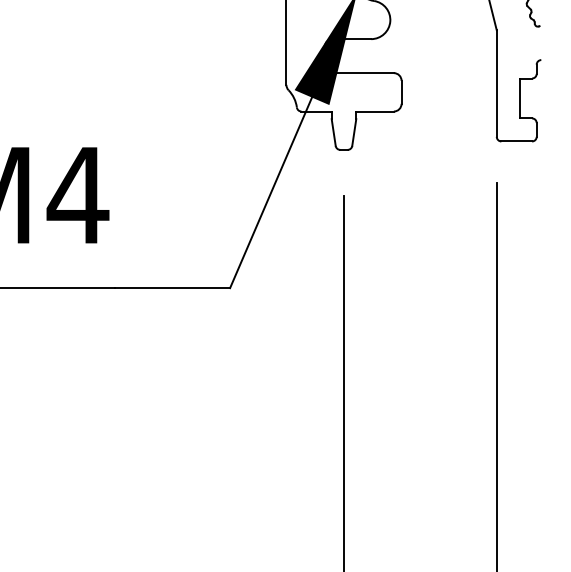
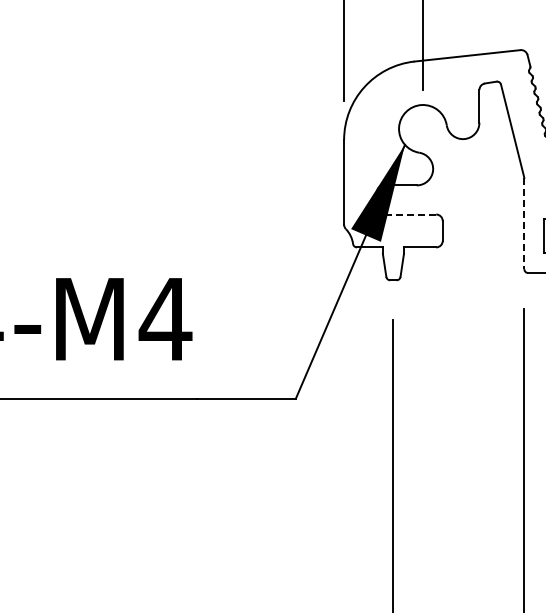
line: (362, 73) -> (409, 214), solid -> dashed
line: (496, 83) -> (524, 223), solid -> dashed

